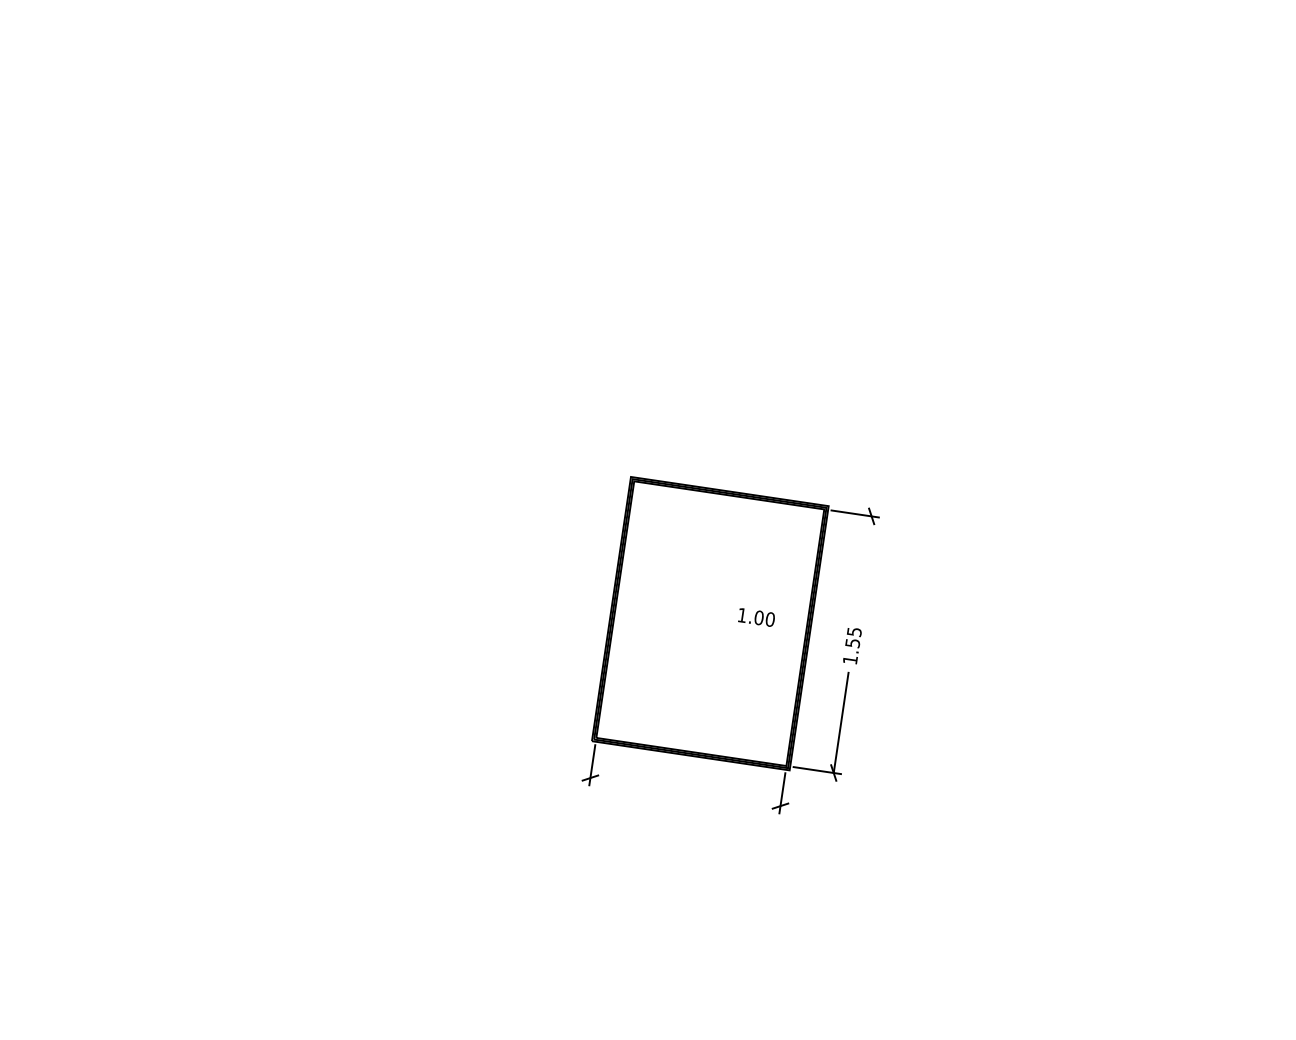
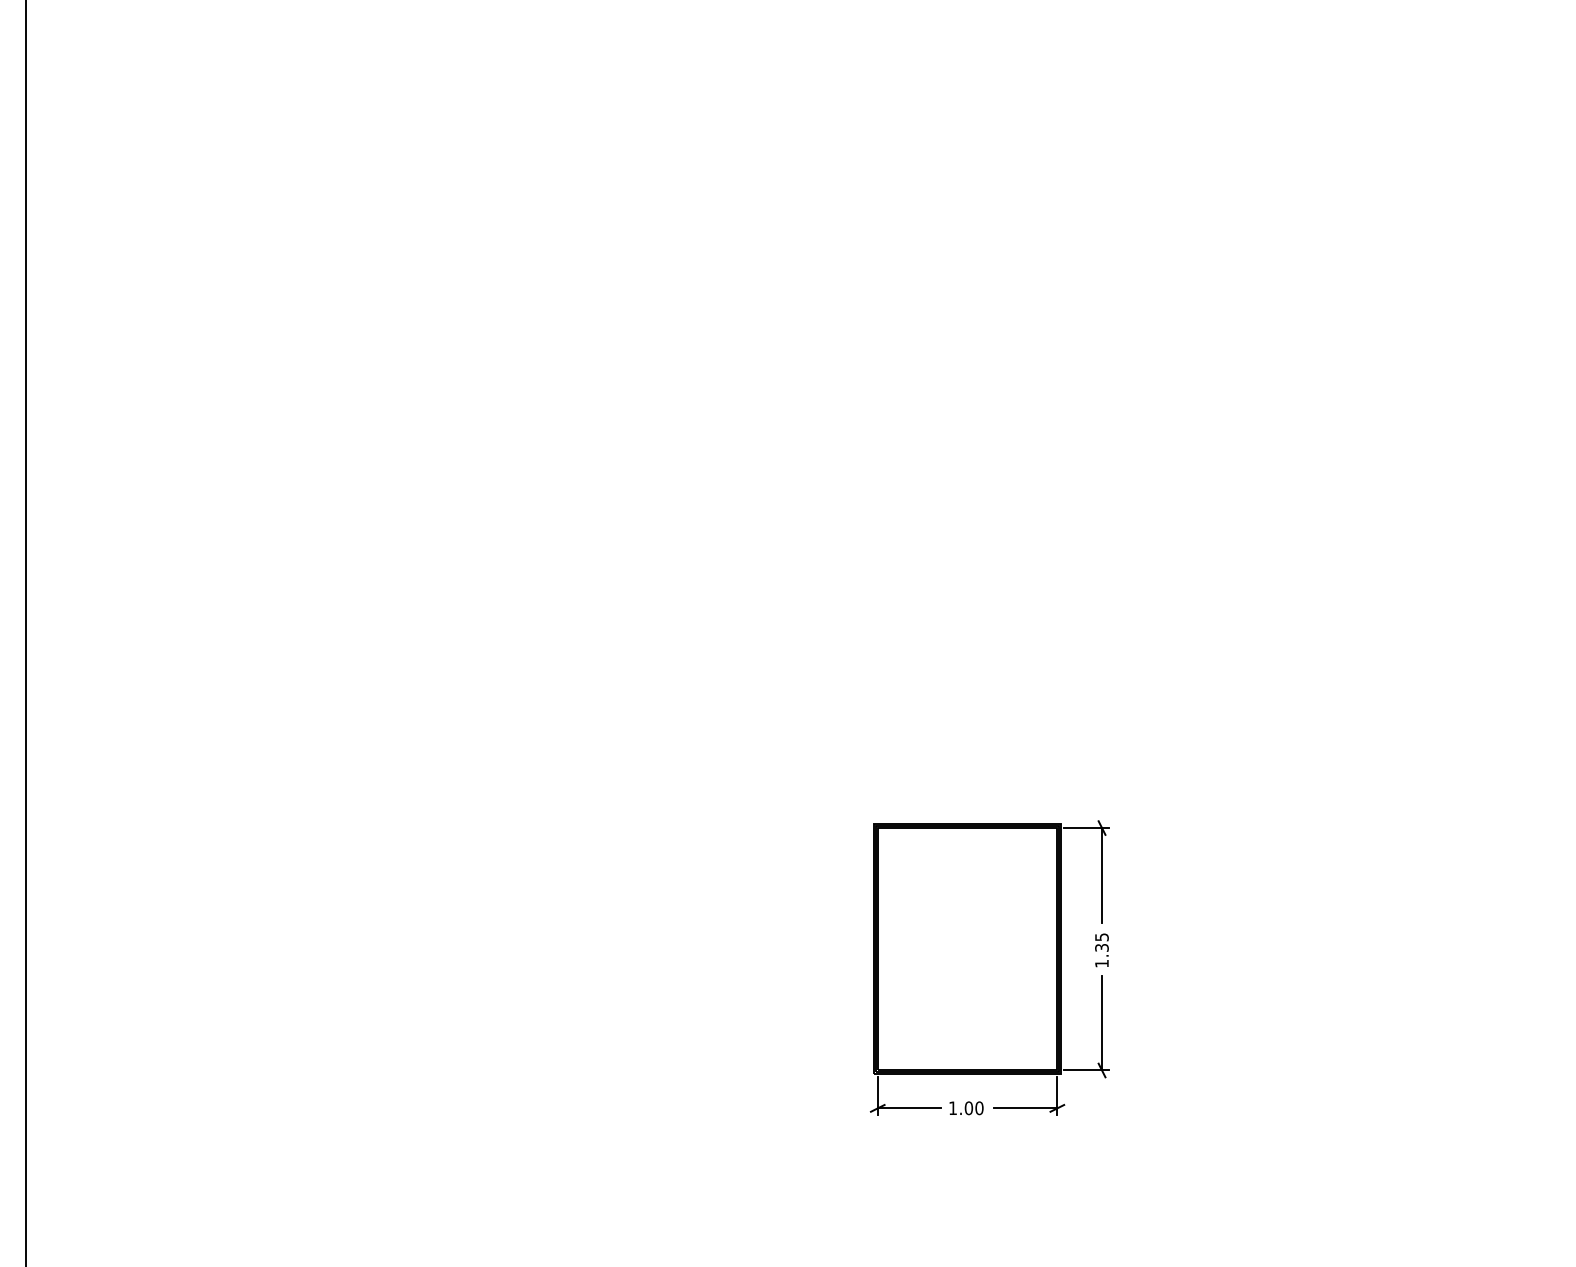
line: (864, 566) -> (1102, 875), added
text: (756, 617) -> (966, 1108), moved
text: (852, 642) -> (1101, 947), 1.55 -> 1.35
line: (622, 782) -> (908, 1108), added
line: (746, 801) -> (1025, 1108), added

